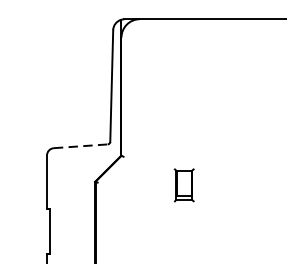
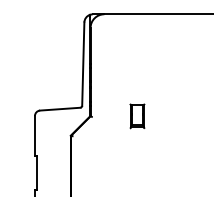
line: (81, 146) -> (60, 109), dashed -> solid
part: (184, 185) -> (137, 116), moved

